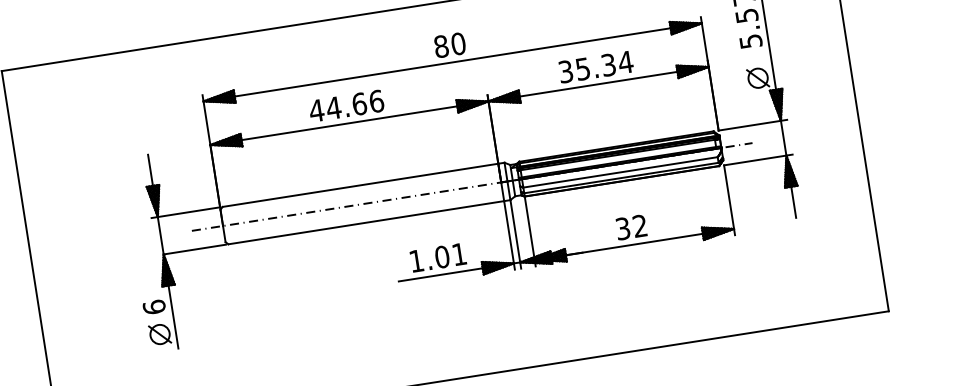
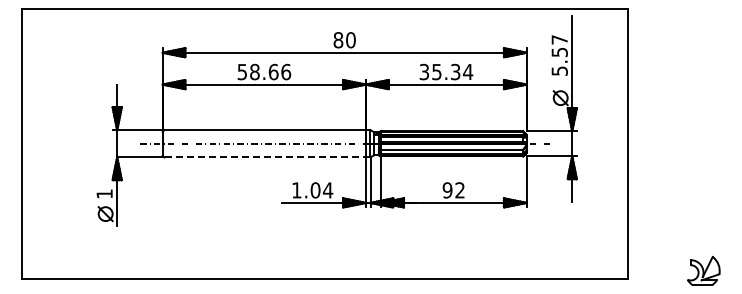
text: (324, 108) -> (248, 71), 44.66 -> 58.66
line: (366, 222) -> (265, 157), solid -> dashed
text: (622, 228) -> (447, 190), 32 -> 92
text: (458, 254) -> (327, 190), 1.01 -> 1.04
text: (154, 306) -> (104, 193), 6 -> 1

